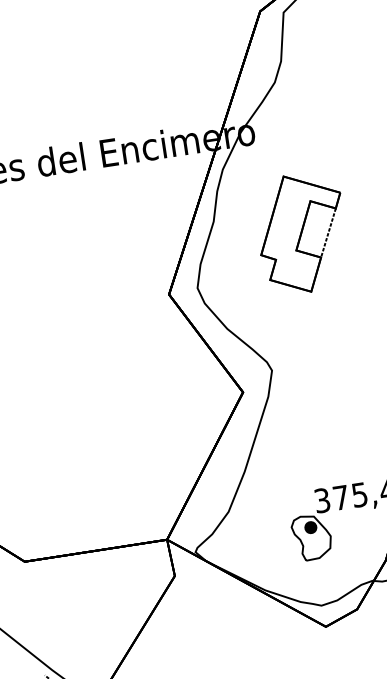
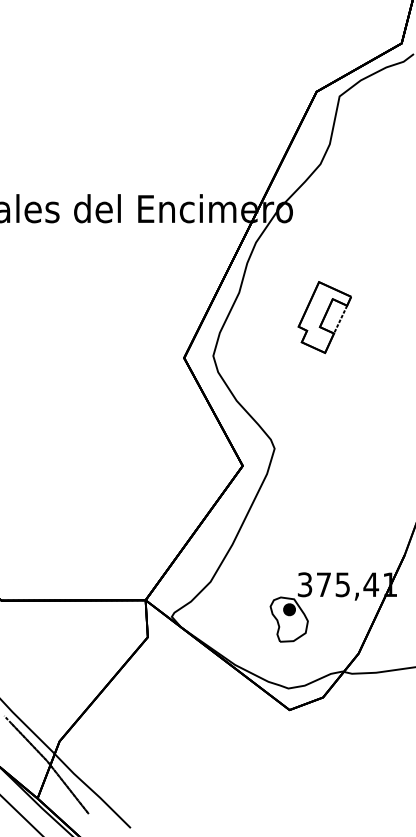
part: (301, 233) -> (324, 317), size x0.6

